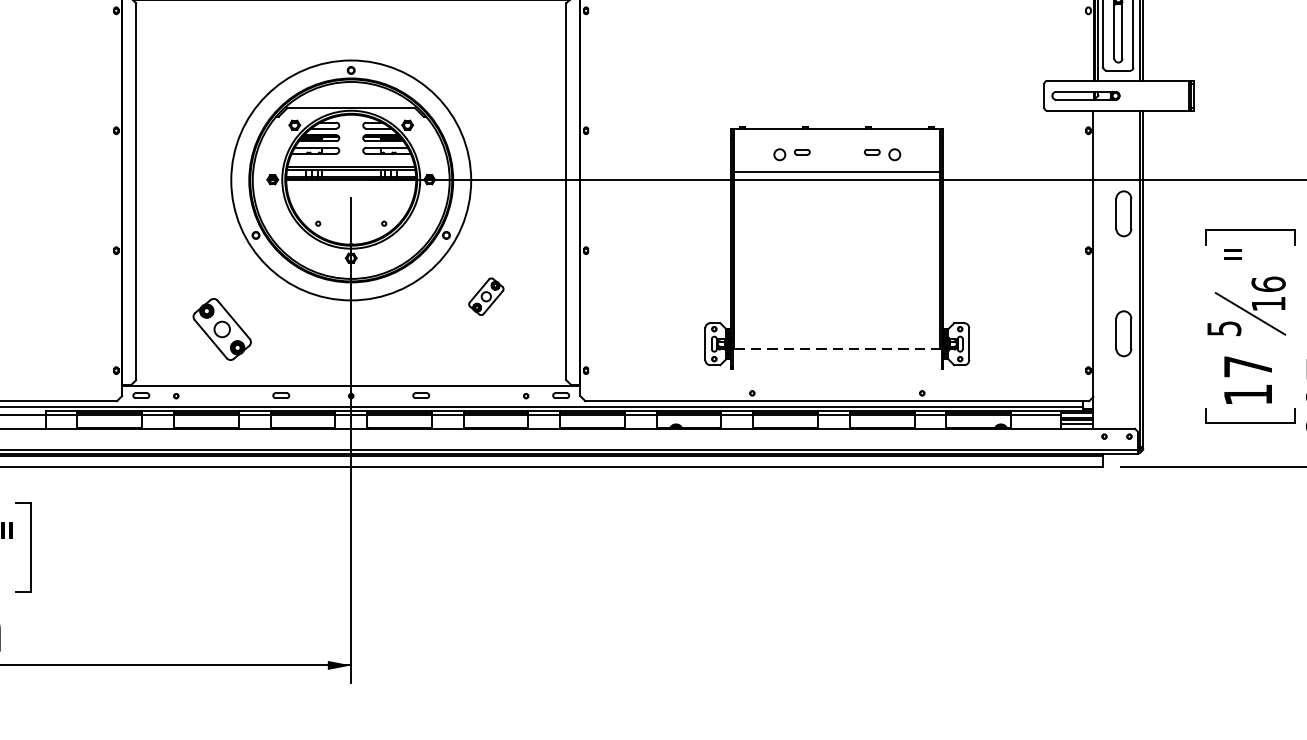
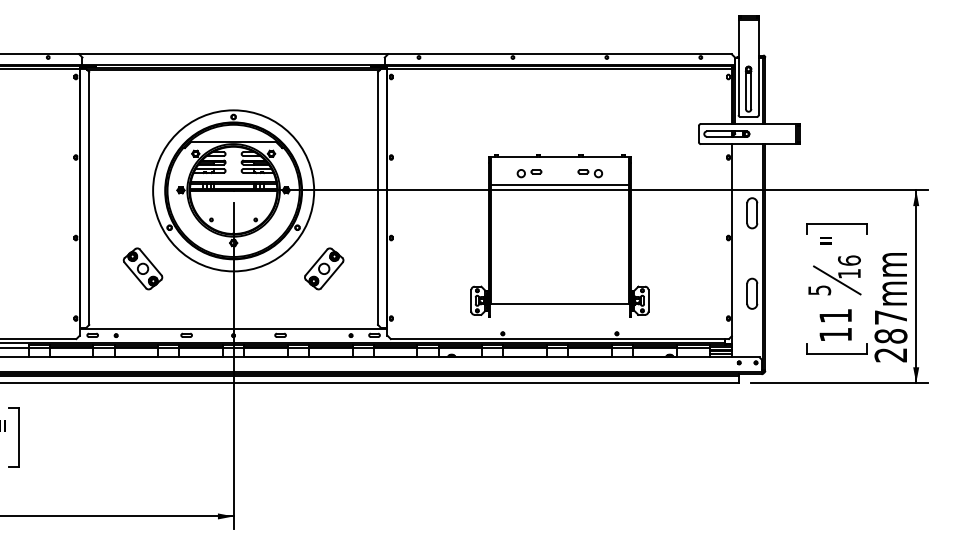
part: (486, 296) -> (324, 268), size x1.67
part: (221, 328) -> (142, 268), moved
line: (838, 349) -> (560, 304), dashed -> solid
text: (1247, 366) -> (835, 315), 17 -> 11

